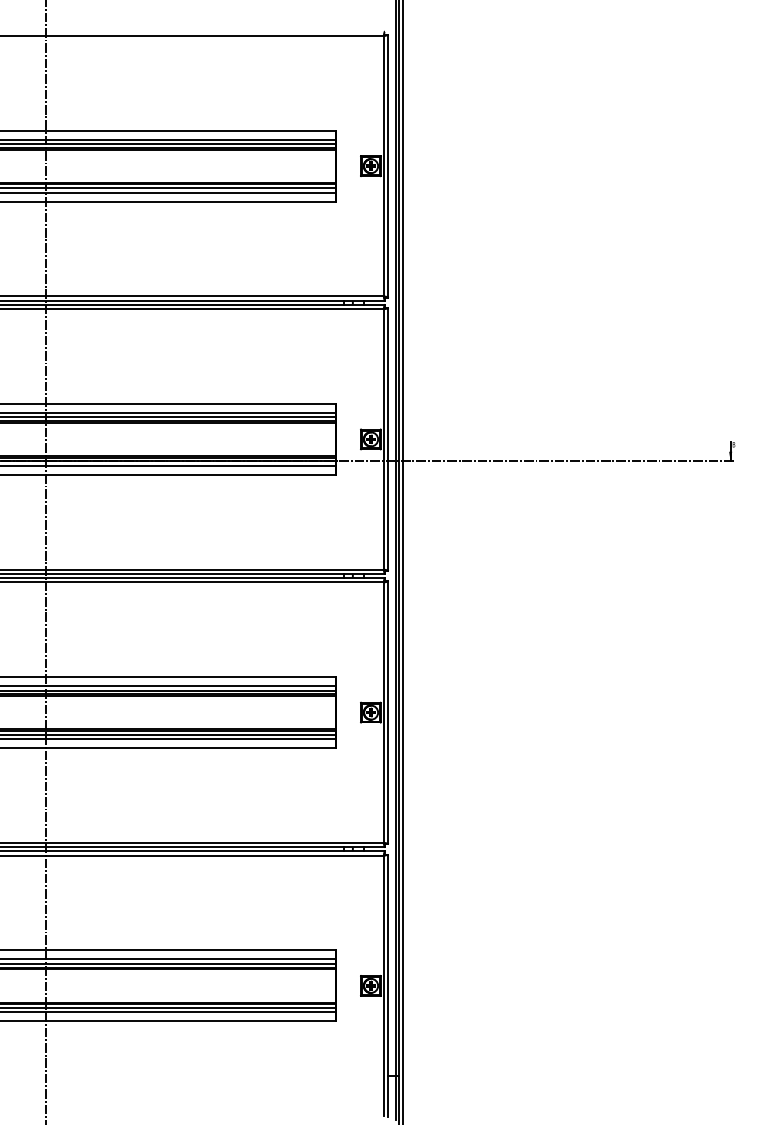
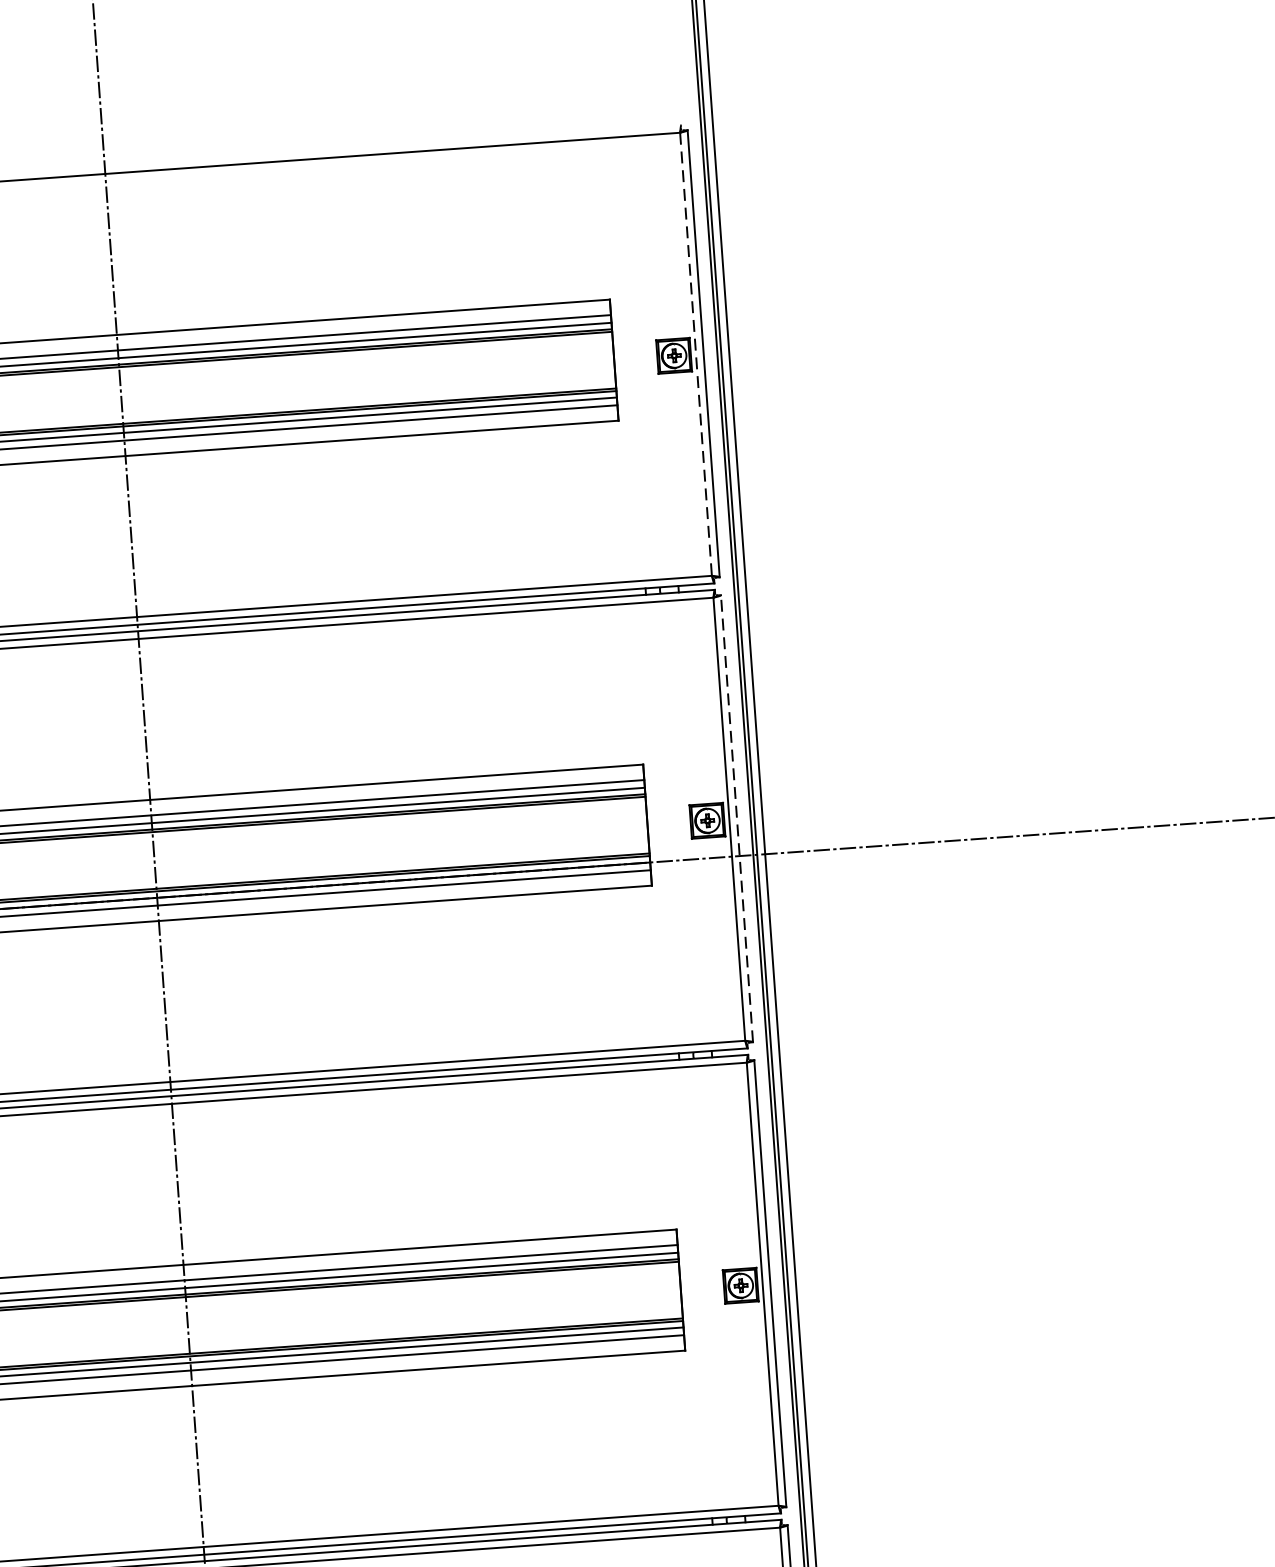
line: (383, 166) -> (695, 354), solid -> dashed
line: (388, 438) -> (737, 817), solid -> dashed

